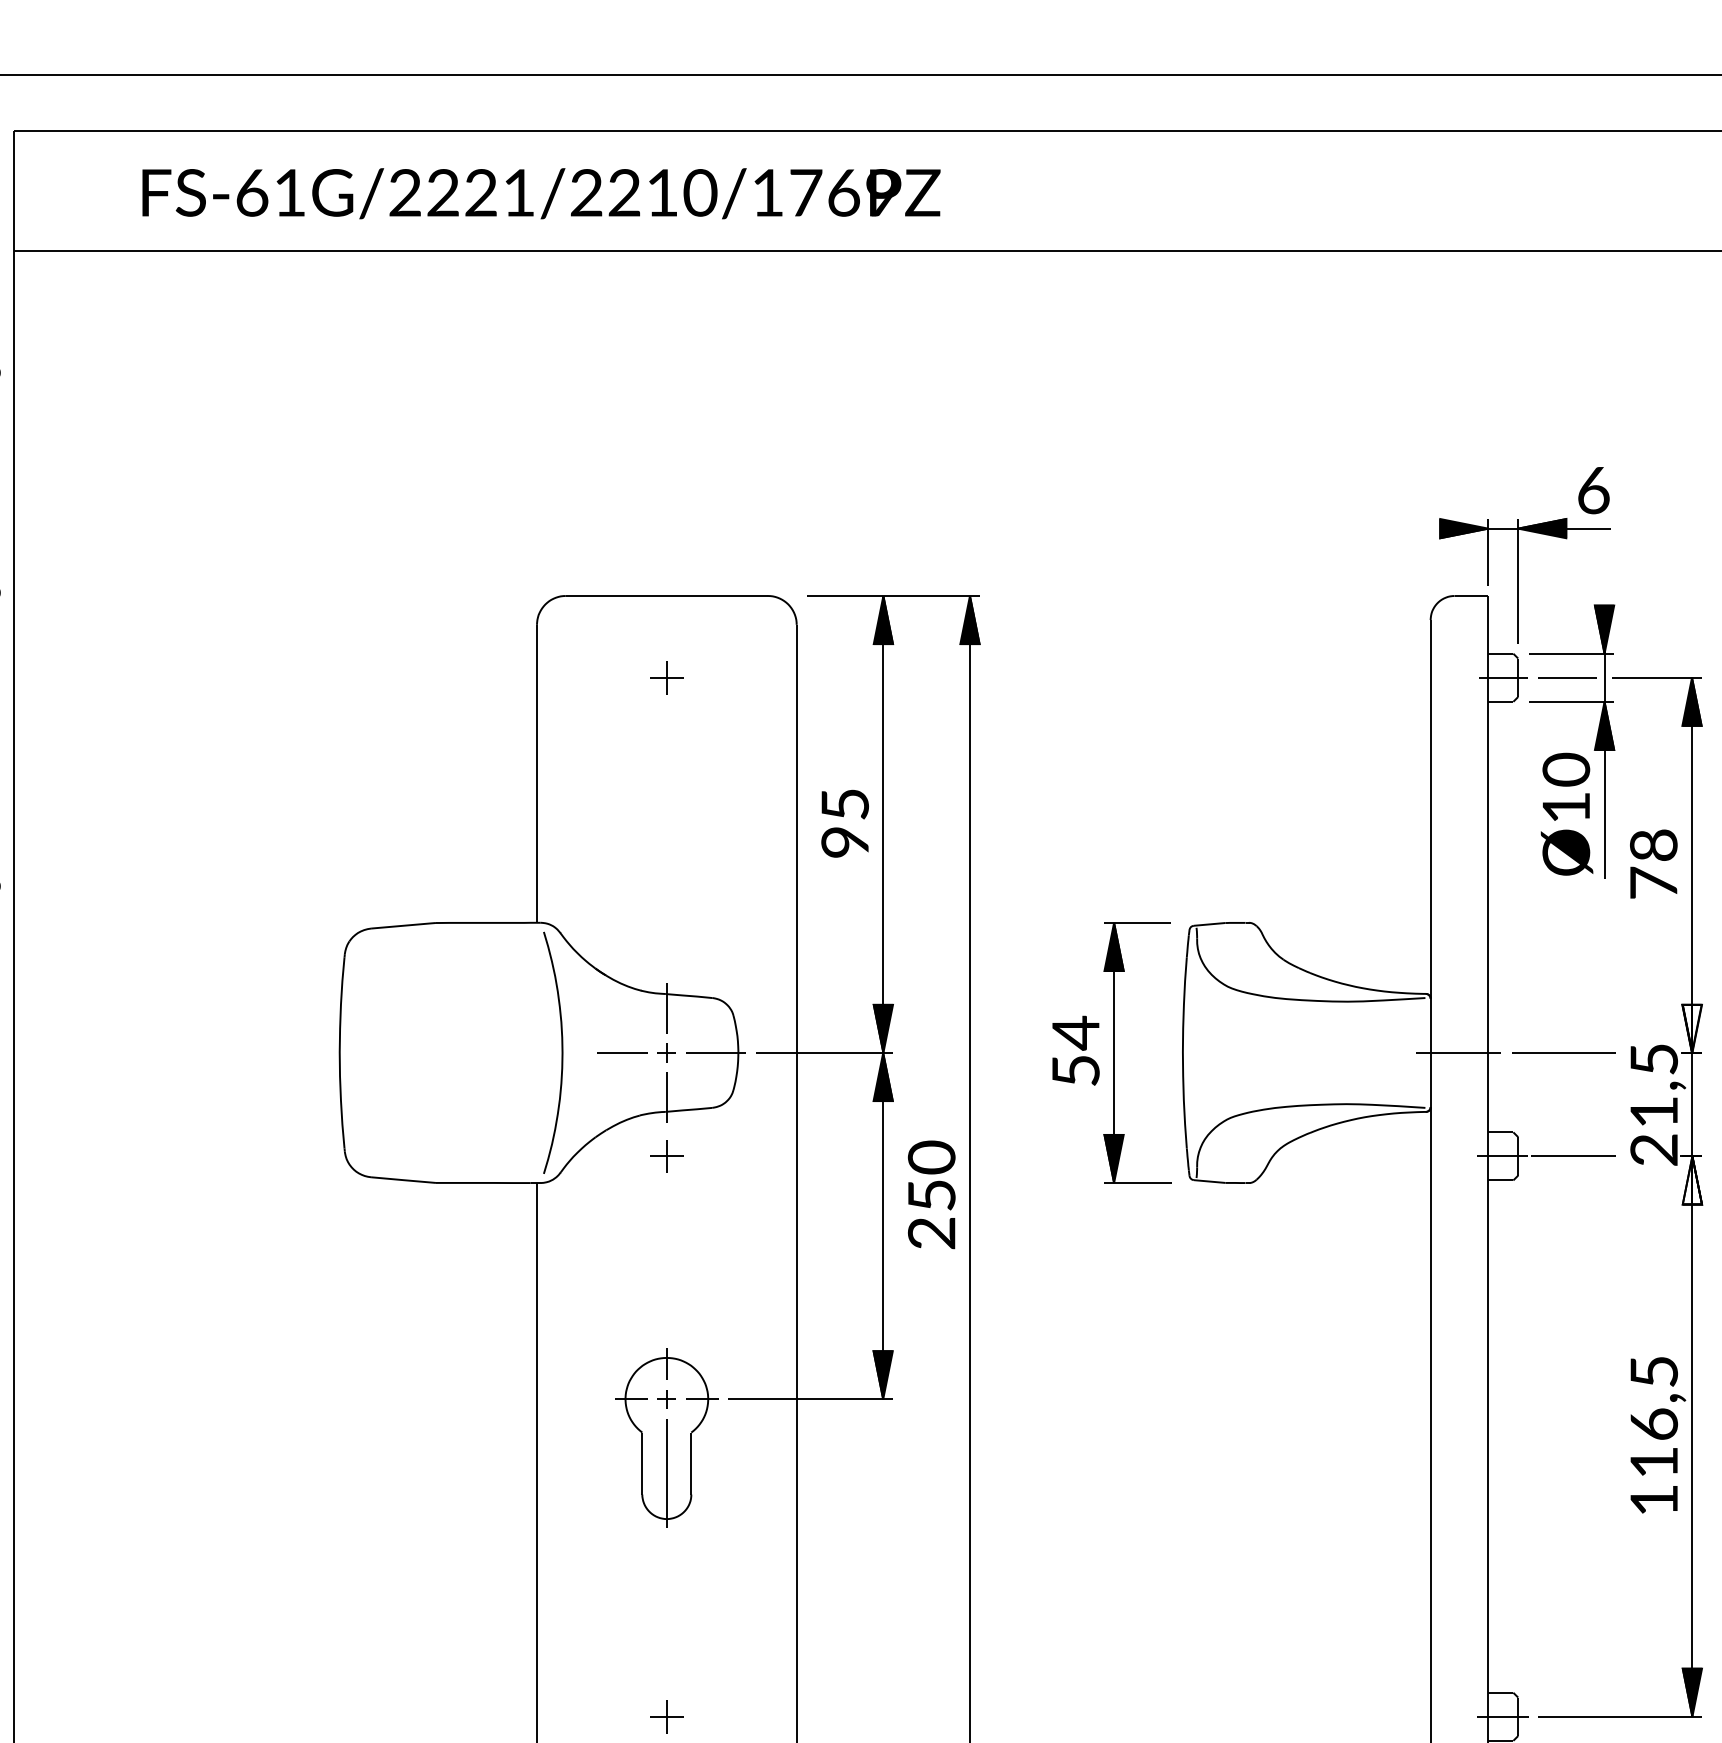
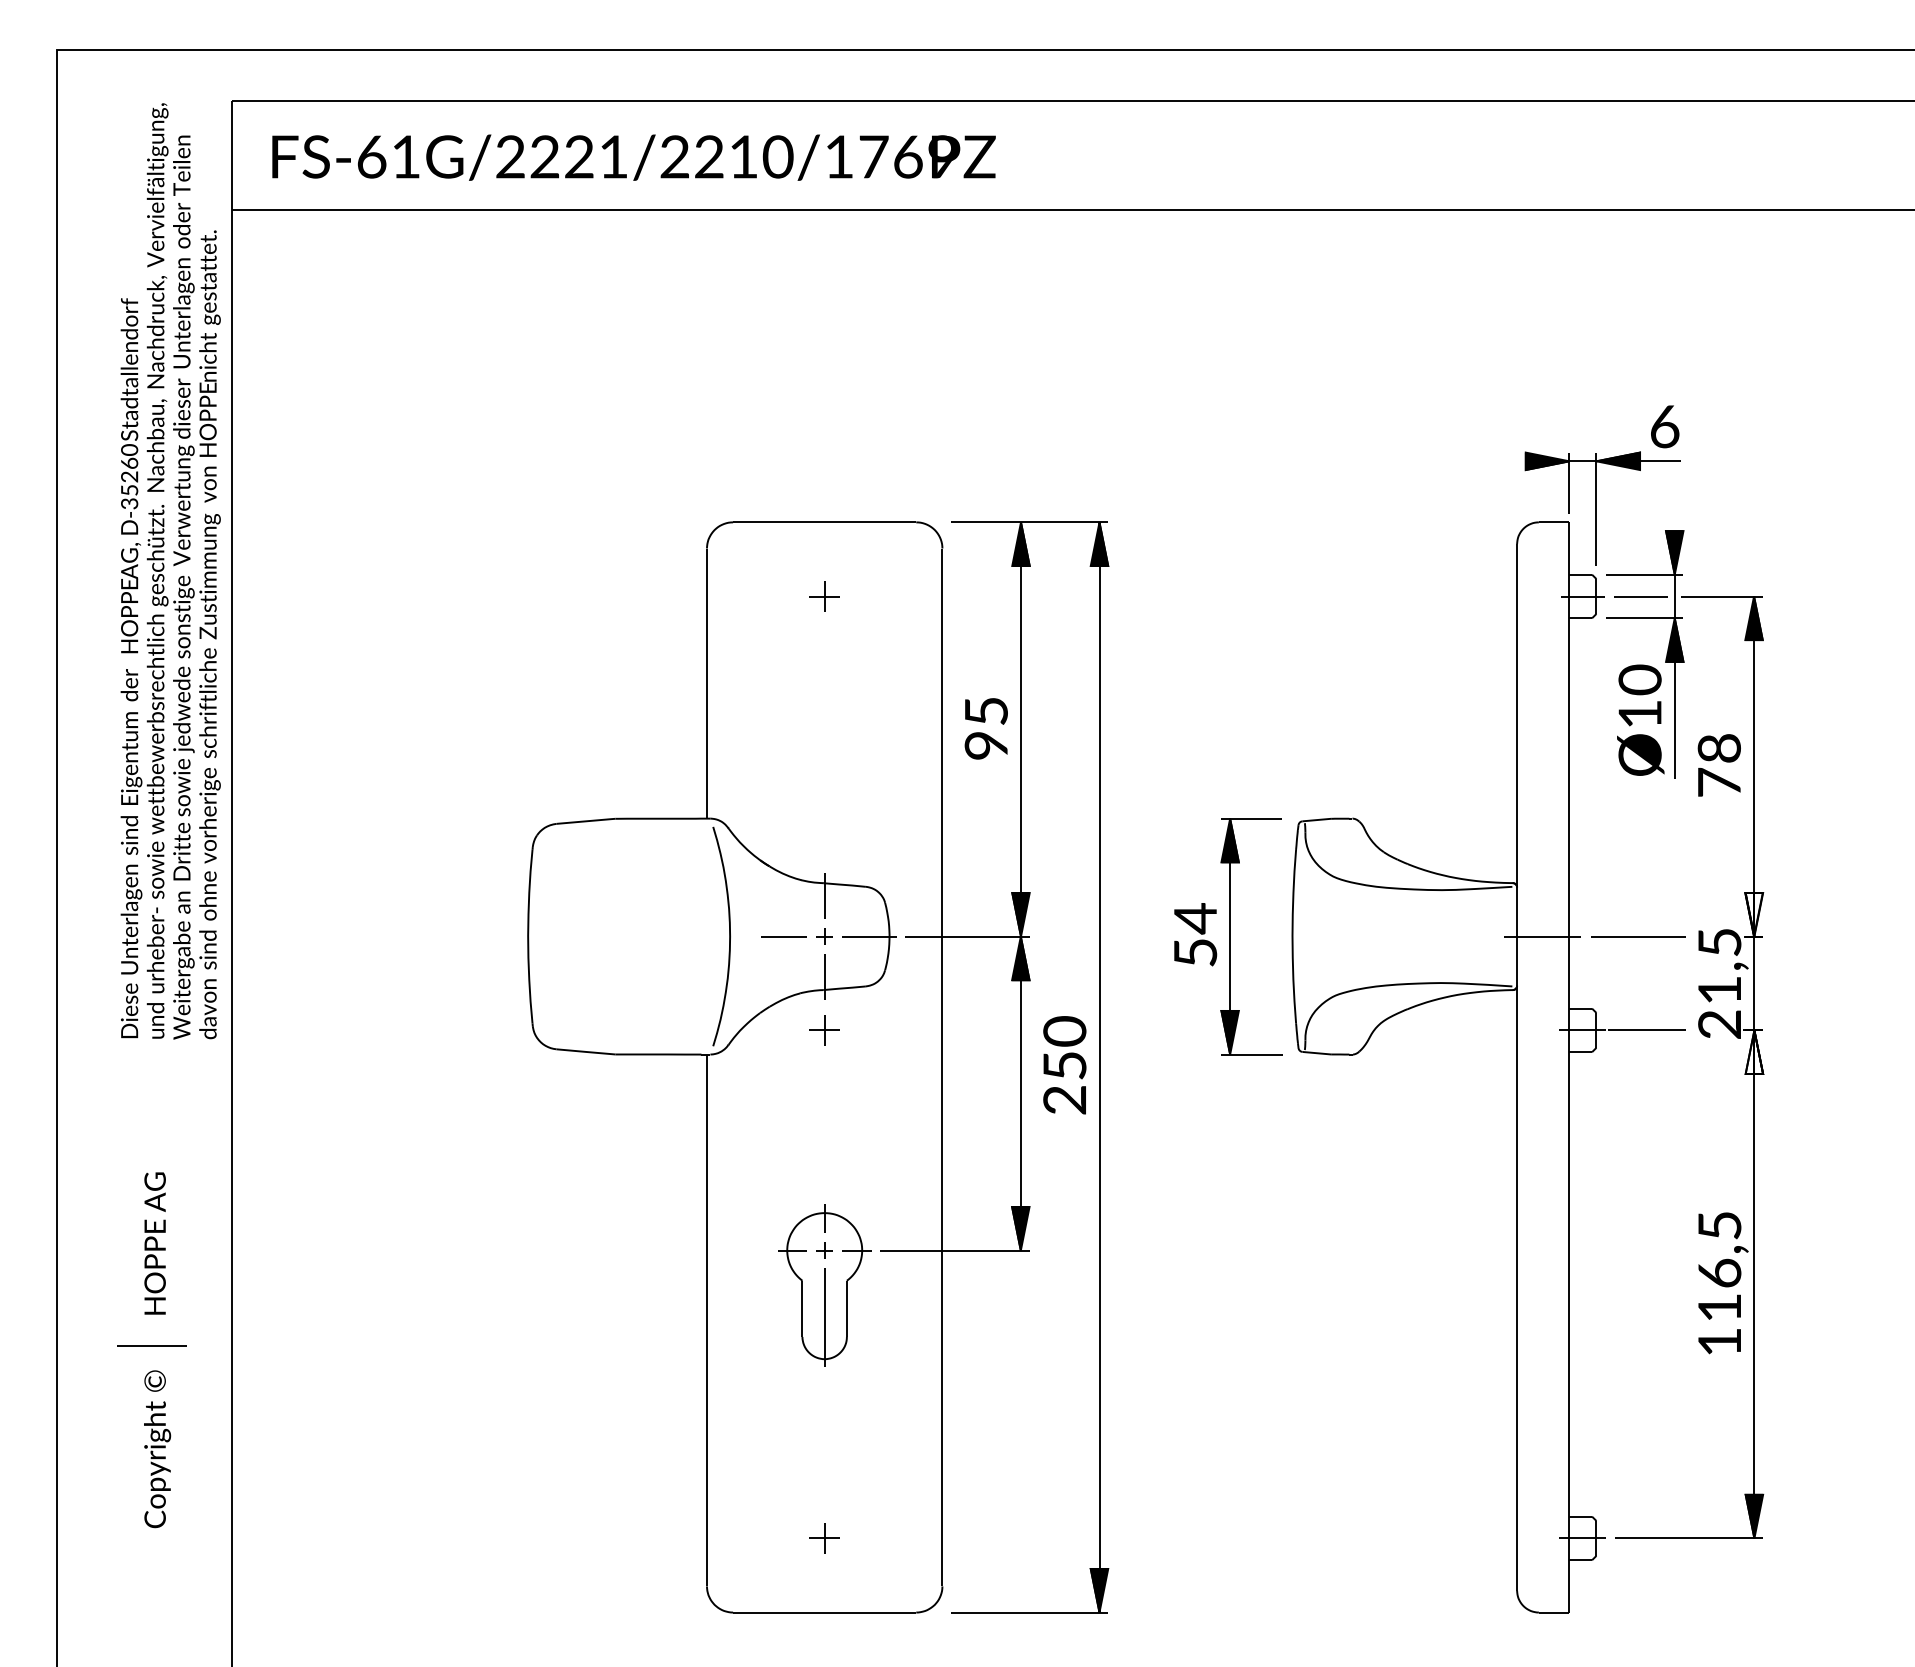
text: (540, 193) -> (633, 157), moved

